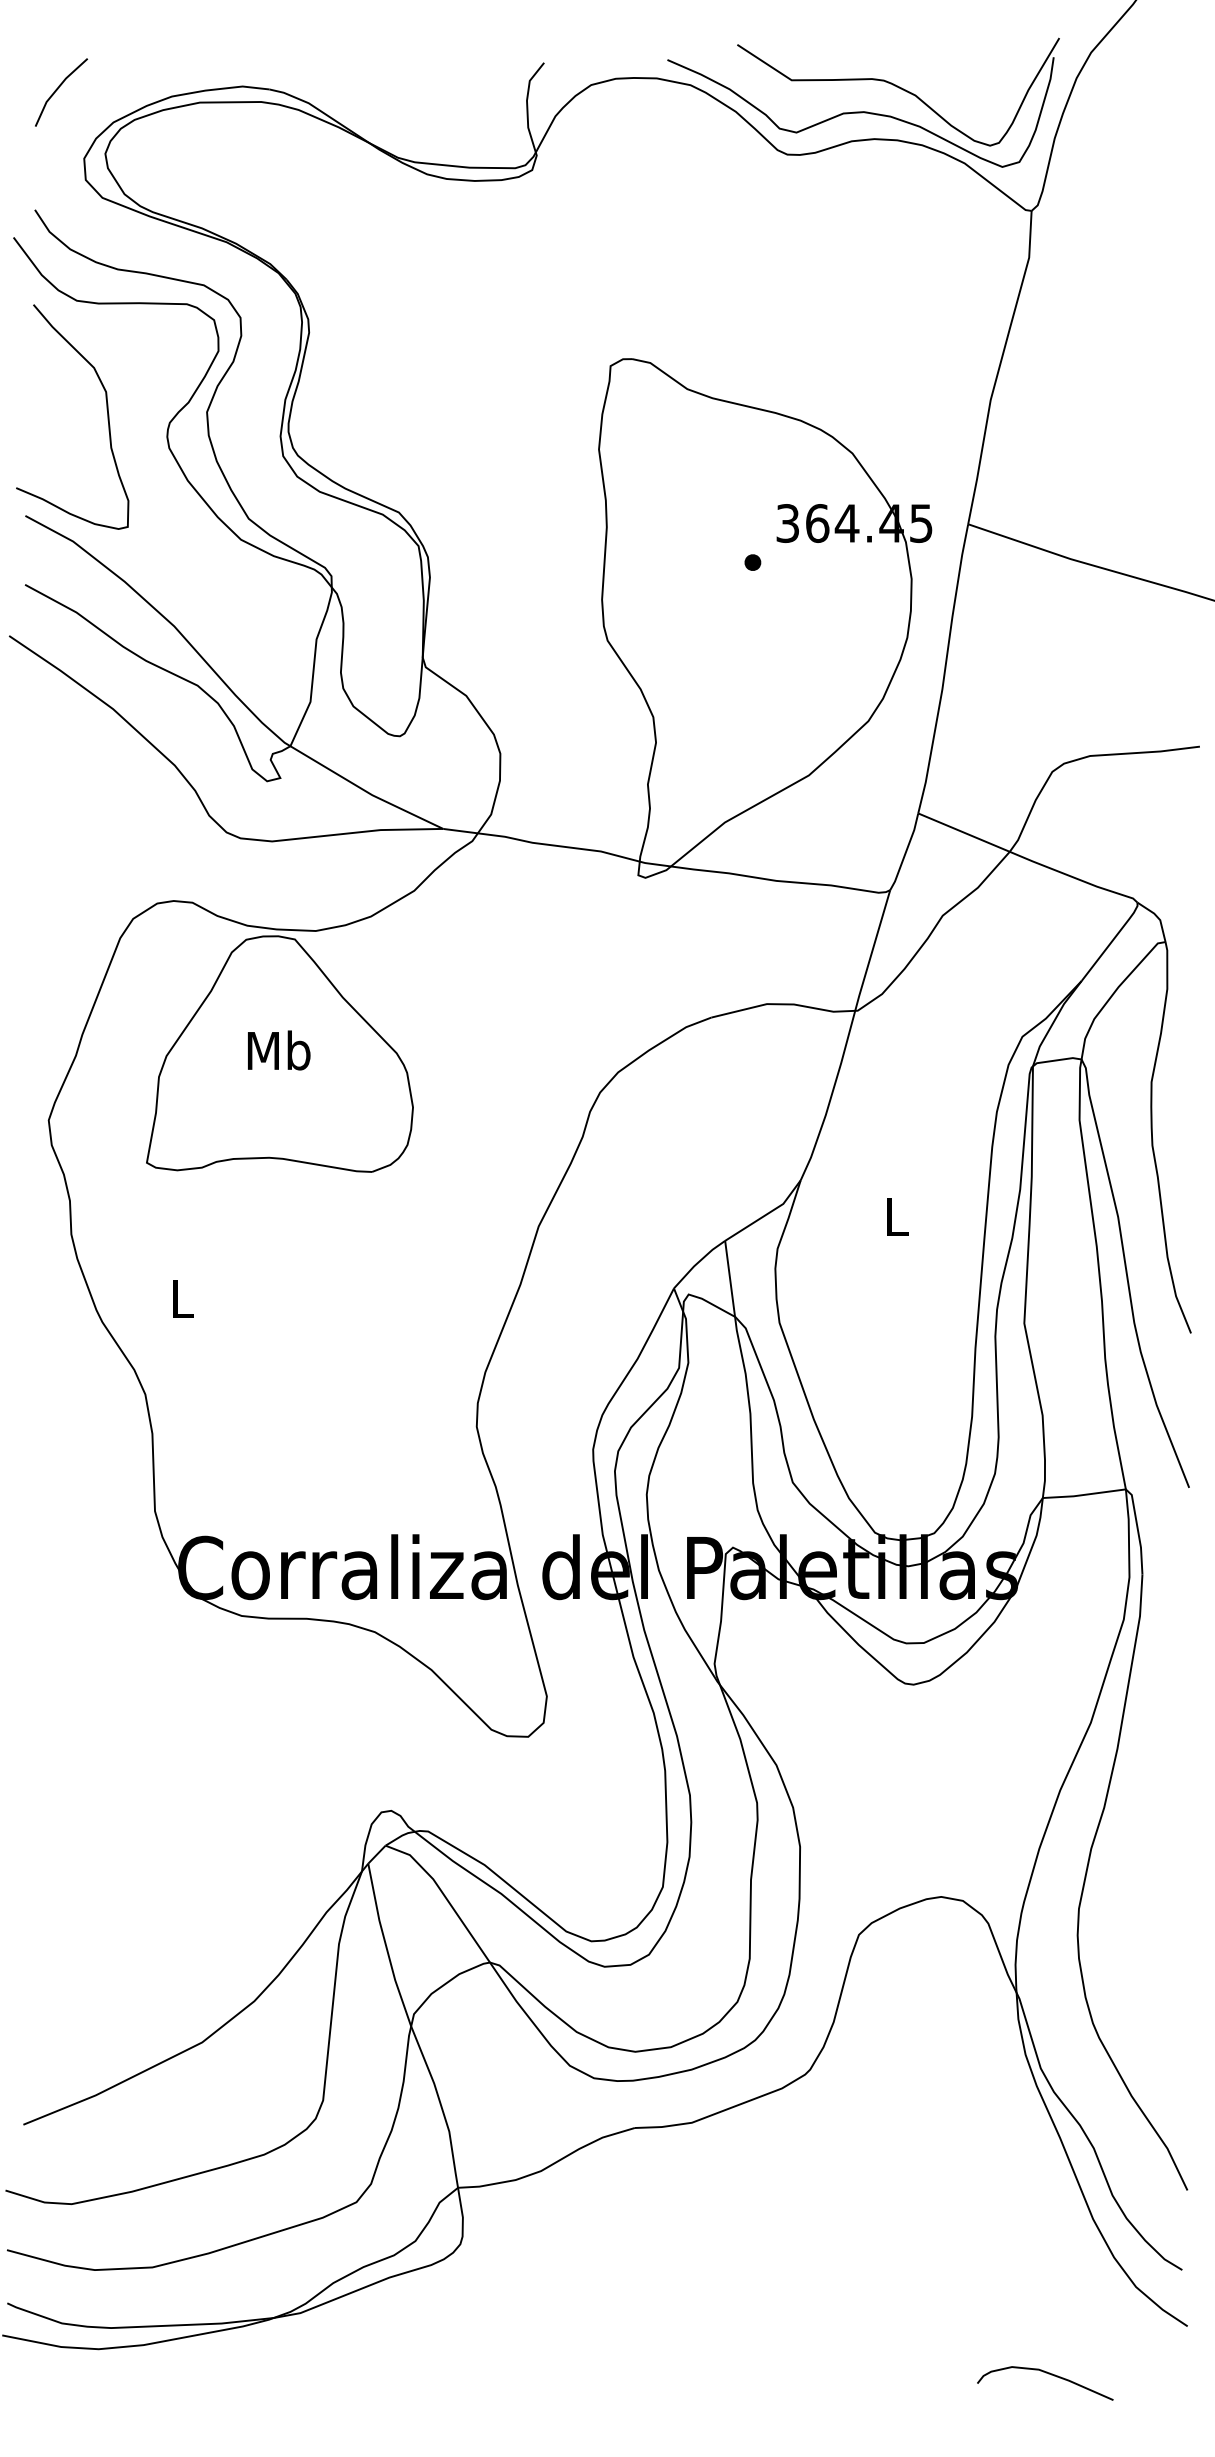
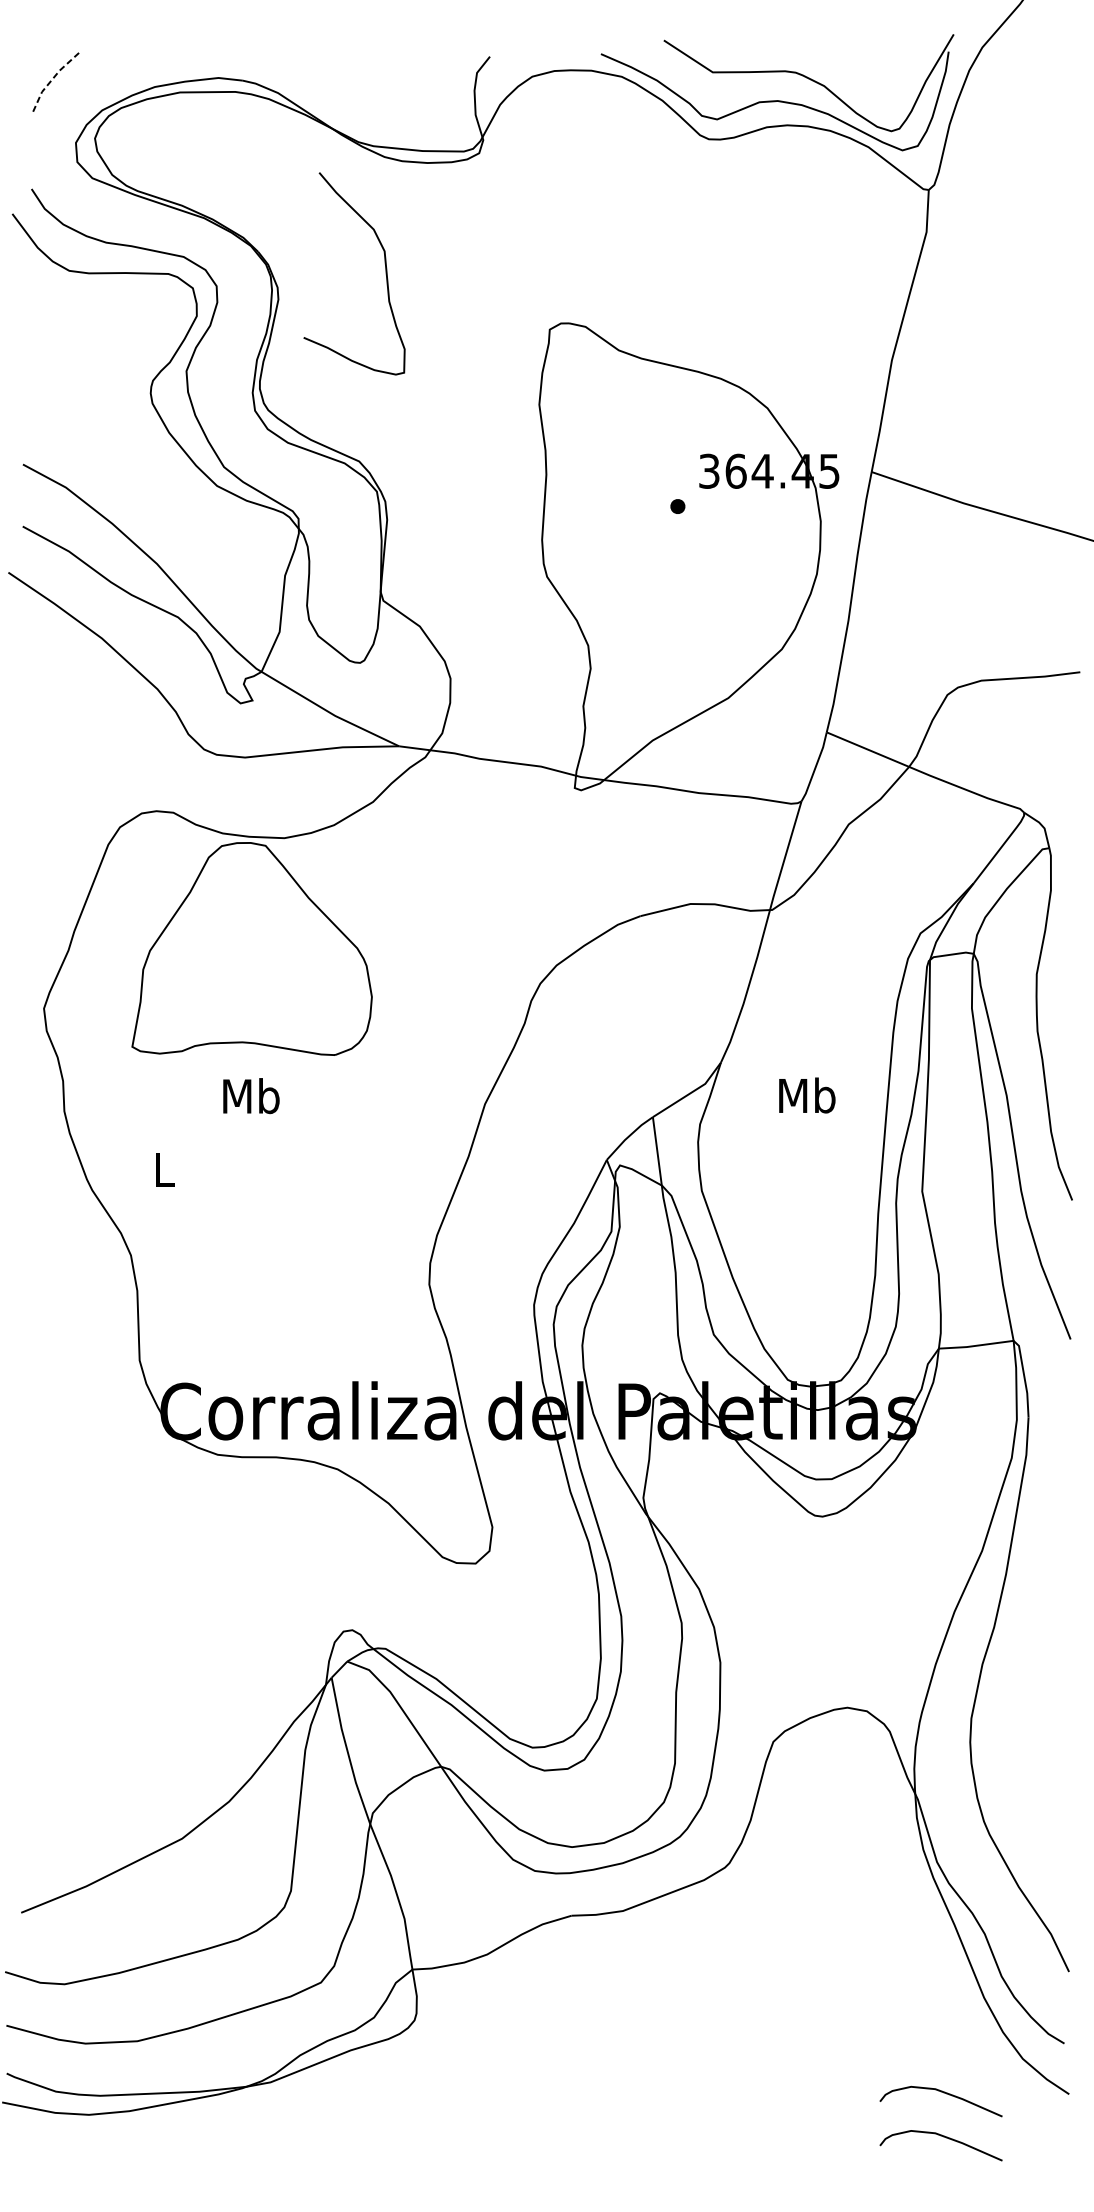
line: (57, 89) -> (51, 80), solid -> dashed
curve: (106, 409) -> (384, 267), moved
text: (279, 1050) -> (251, 1096), moved
text: (896, 1216) -> (807, 1095), L -> Mb
curve: (1048, 2325) -> (943, 2093), added

